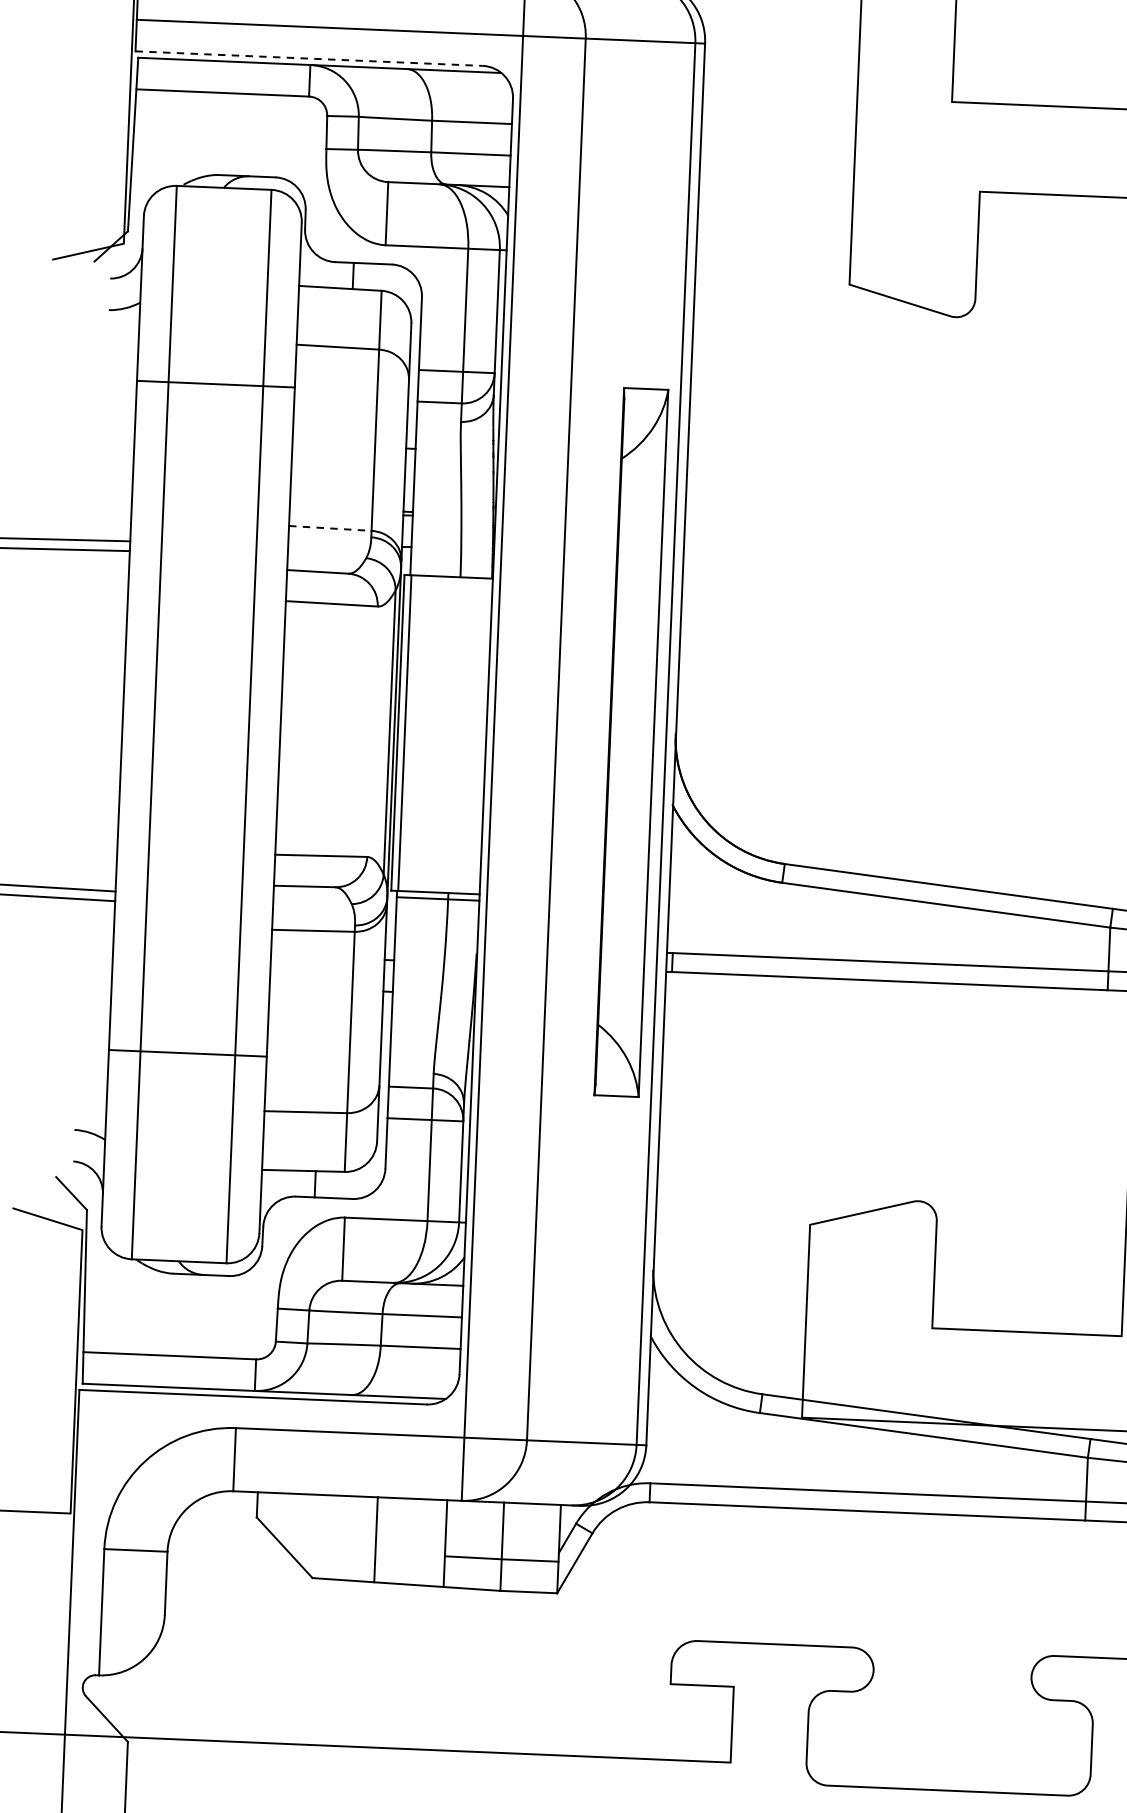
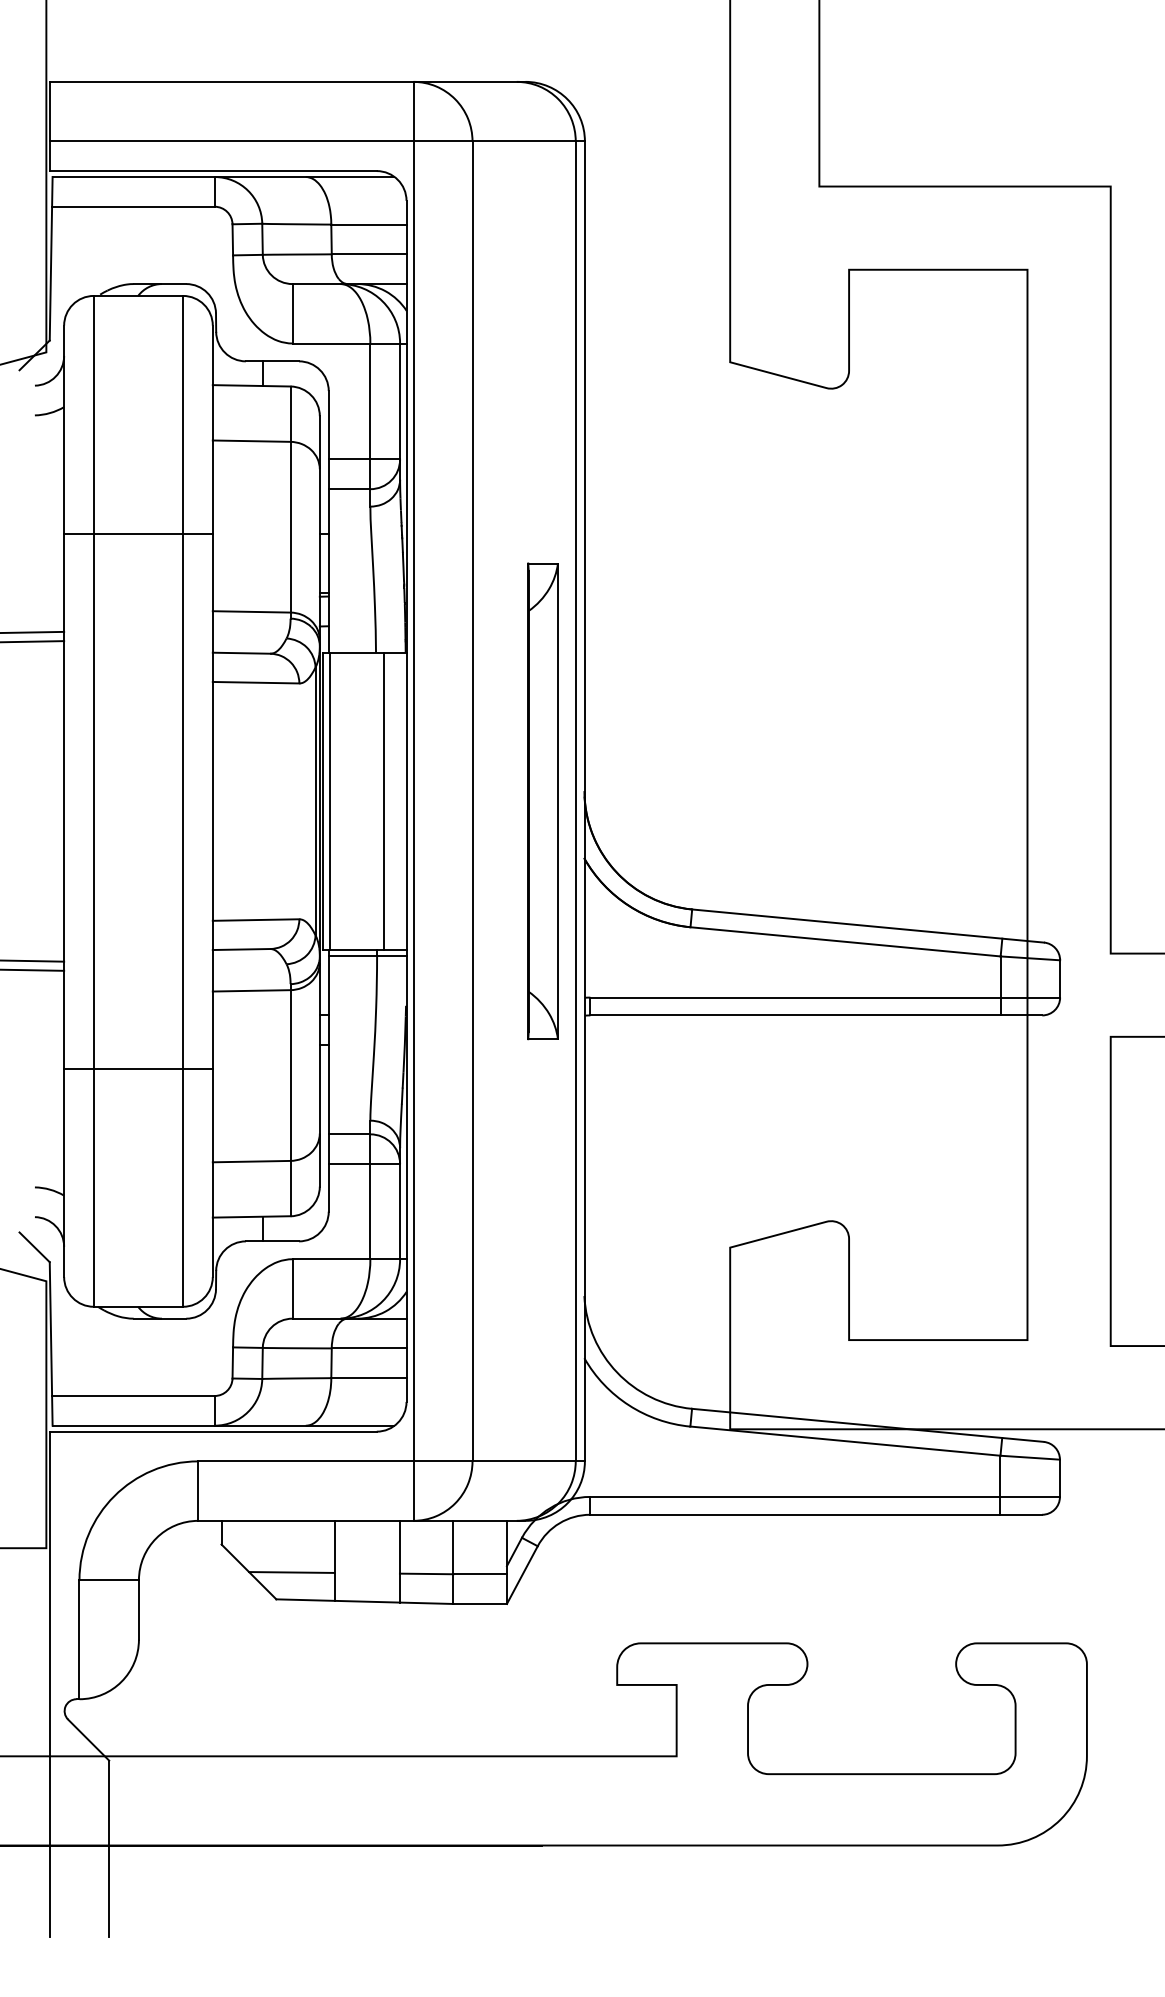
line: (309, 59) -> (213, 171), dashed -> solid
line: (215, 383) -> (138, 533), moved
line: (330, 528) -> (251, 611), dashed -> solid
line: (461, 735) -> (383, 801), added
part: (630, 742) -> (542, 801), size x0.71
line: (187, 1052) -> (138, 1068), moved
line: (329, 1550) -> (291, 1572), added

